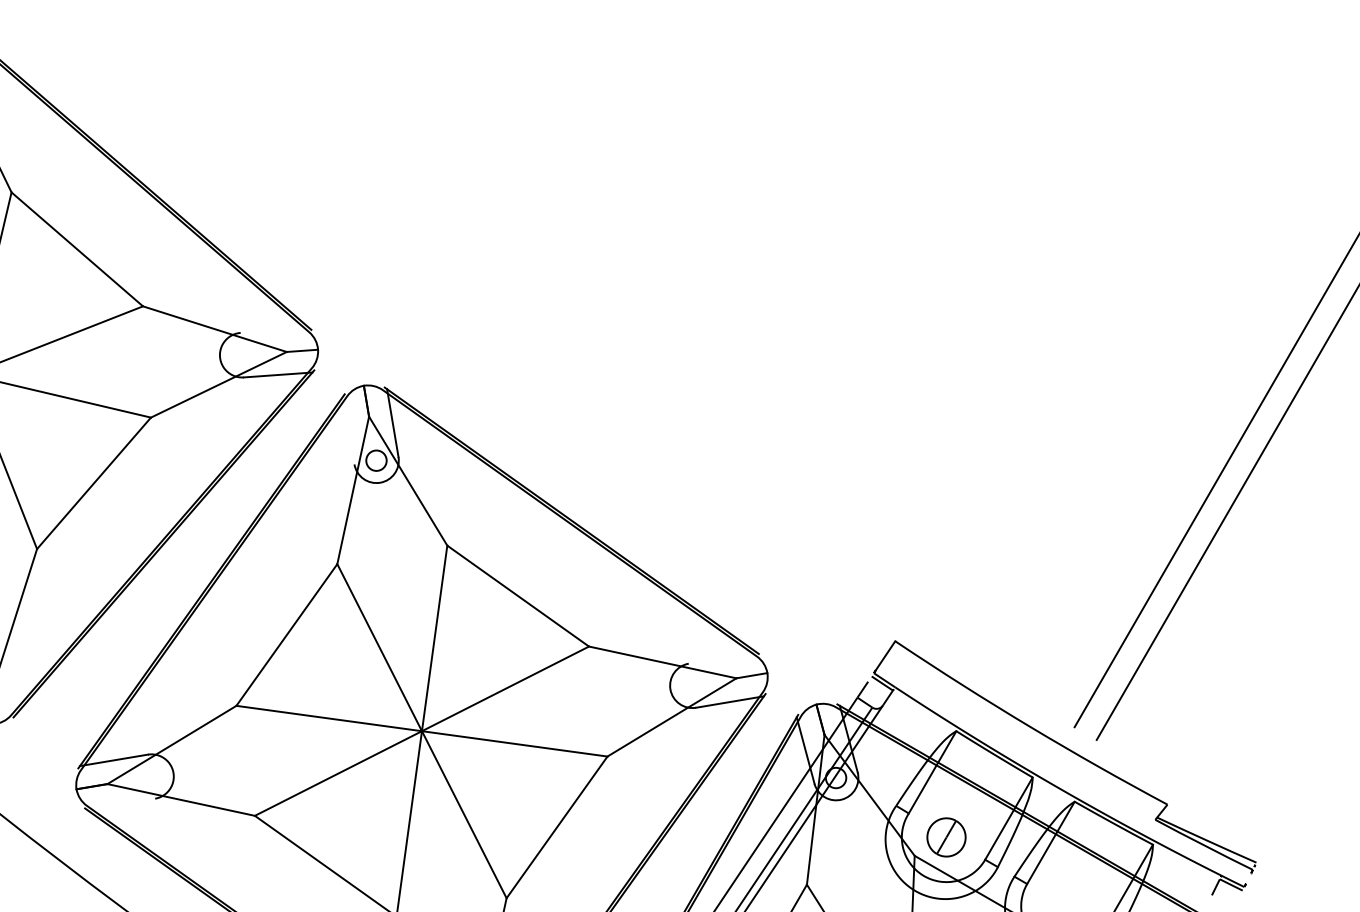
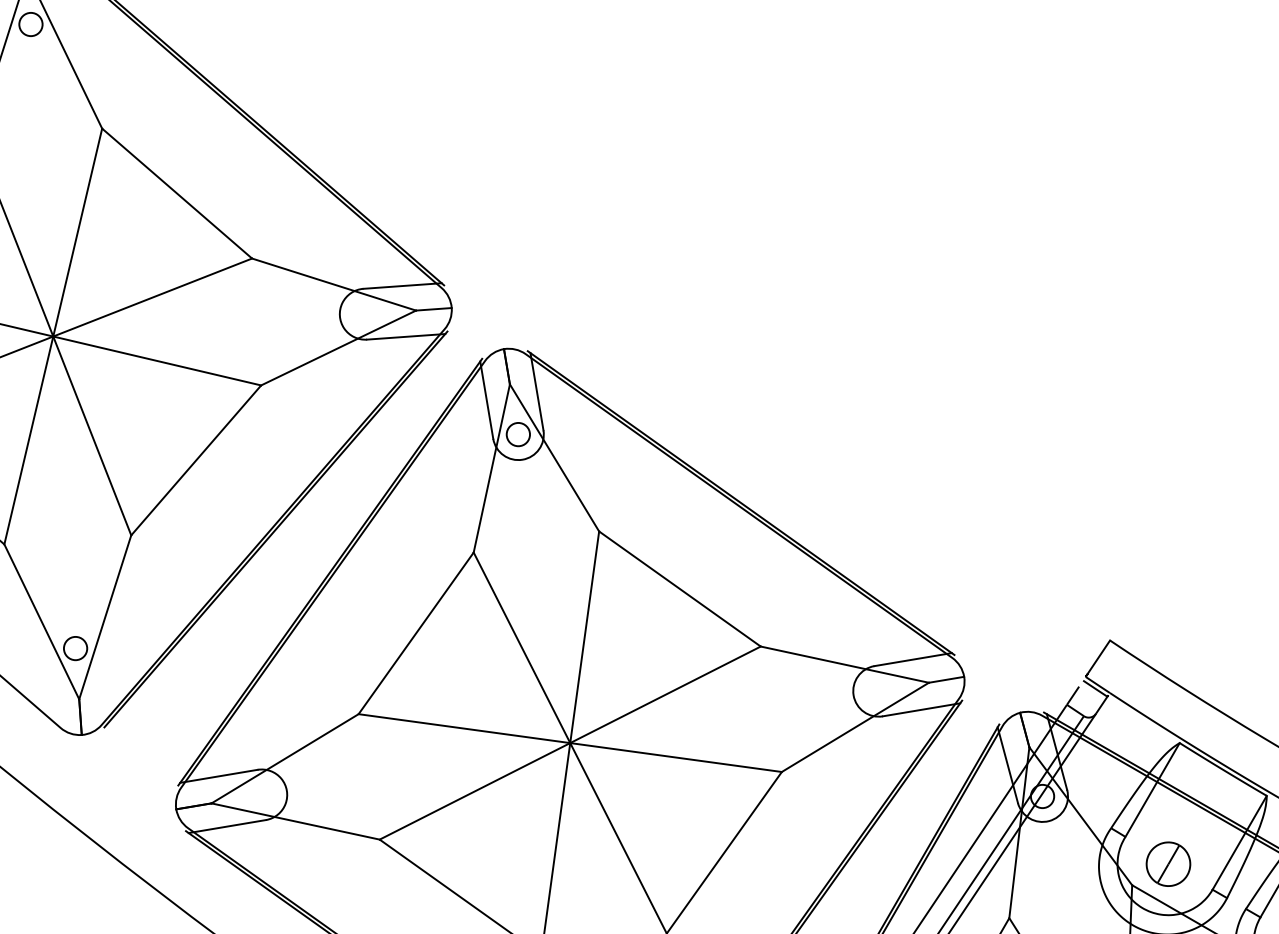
line: (274, 330) -> (402, 286), added
line: (348, 430) -> (486, 400), added
line: (722, 657) -> (912, 659), added
line: (121, 804) -> (227, 826), added

